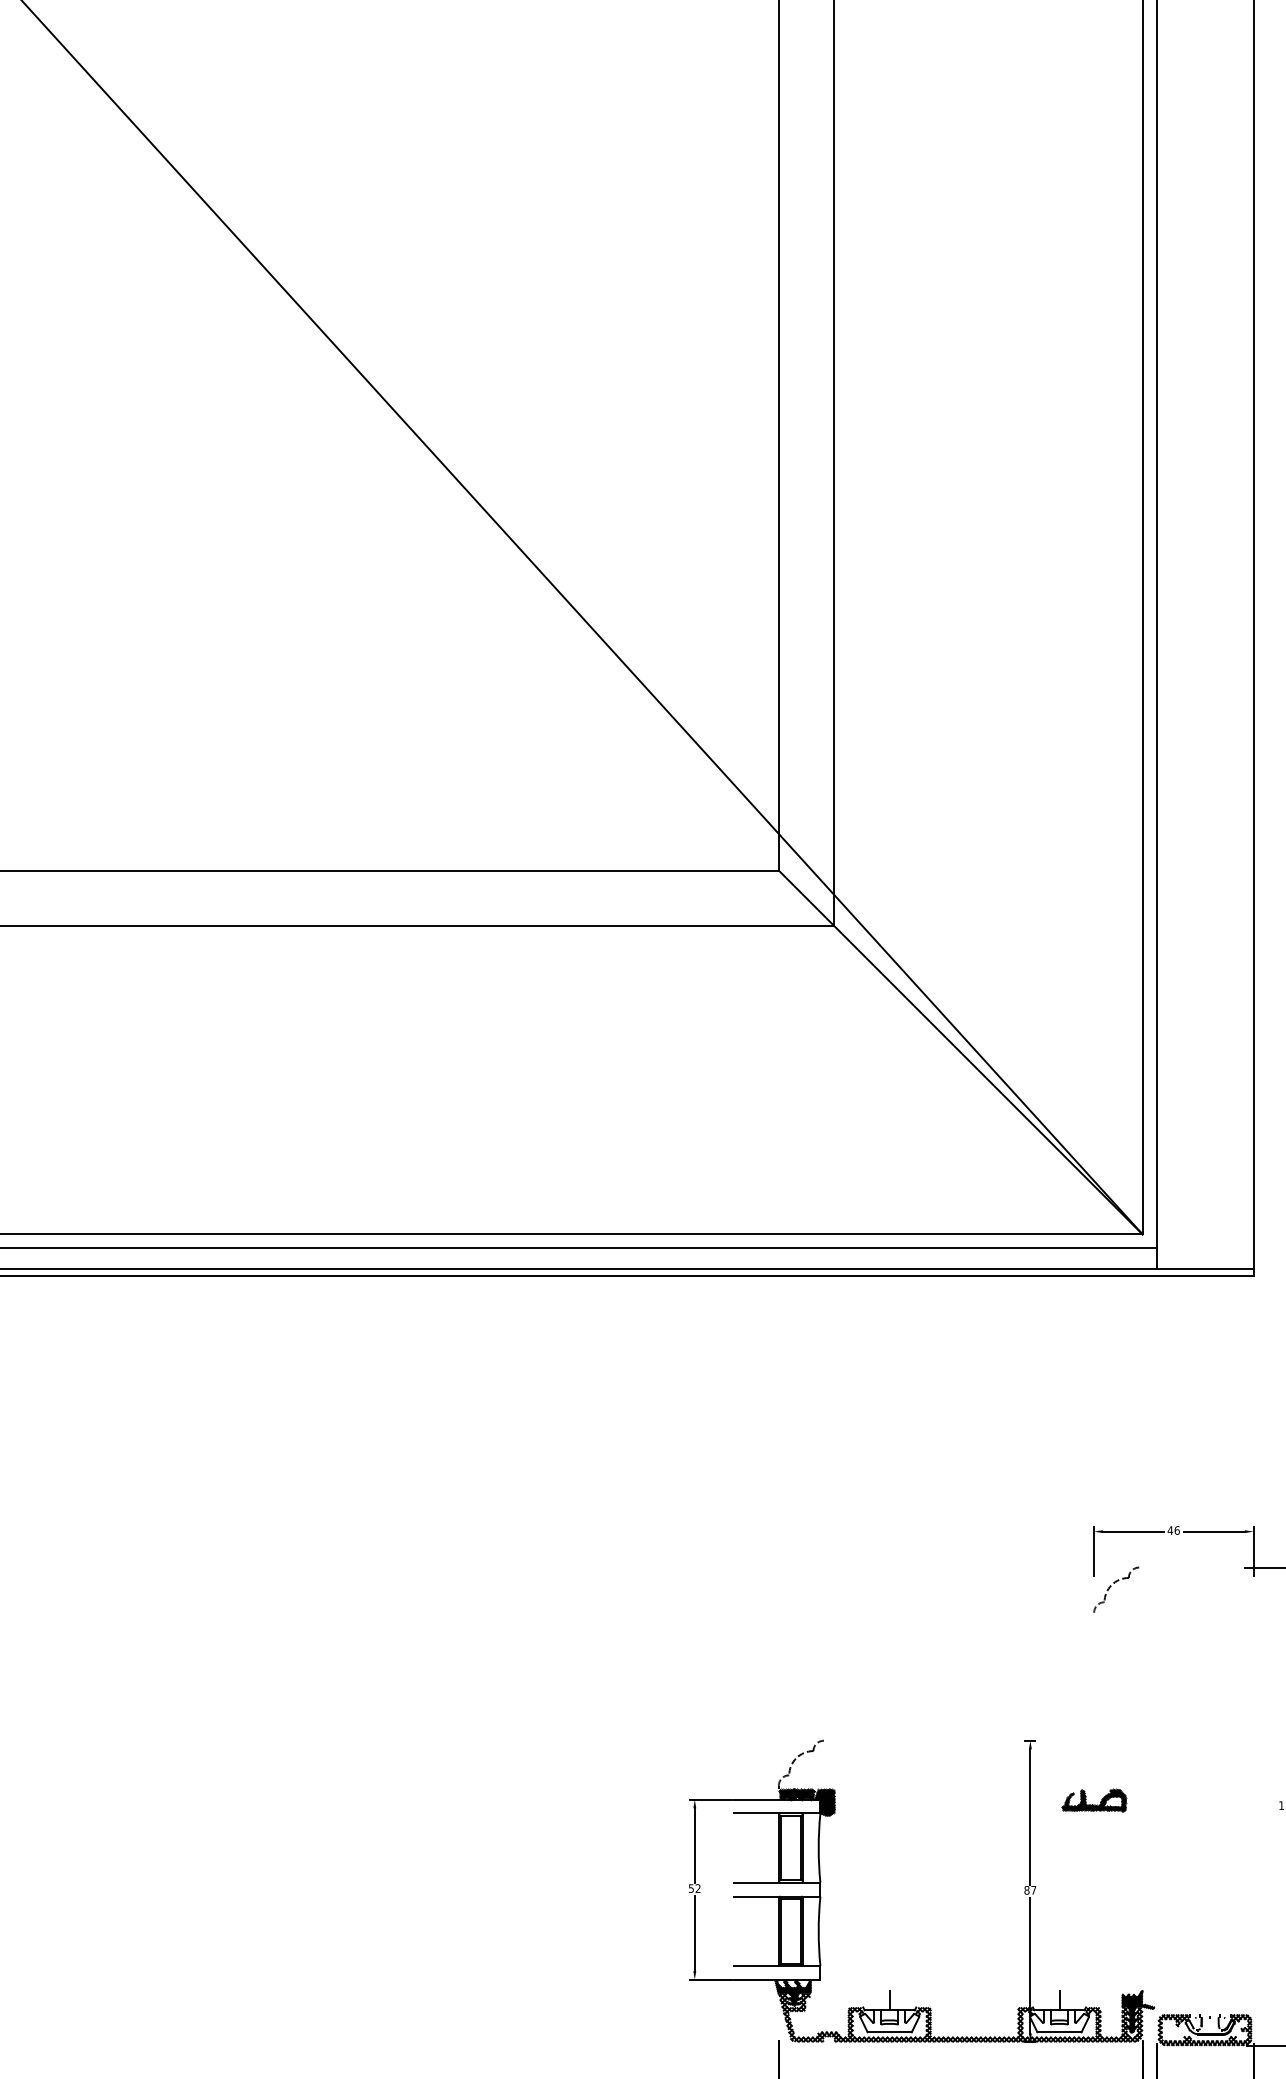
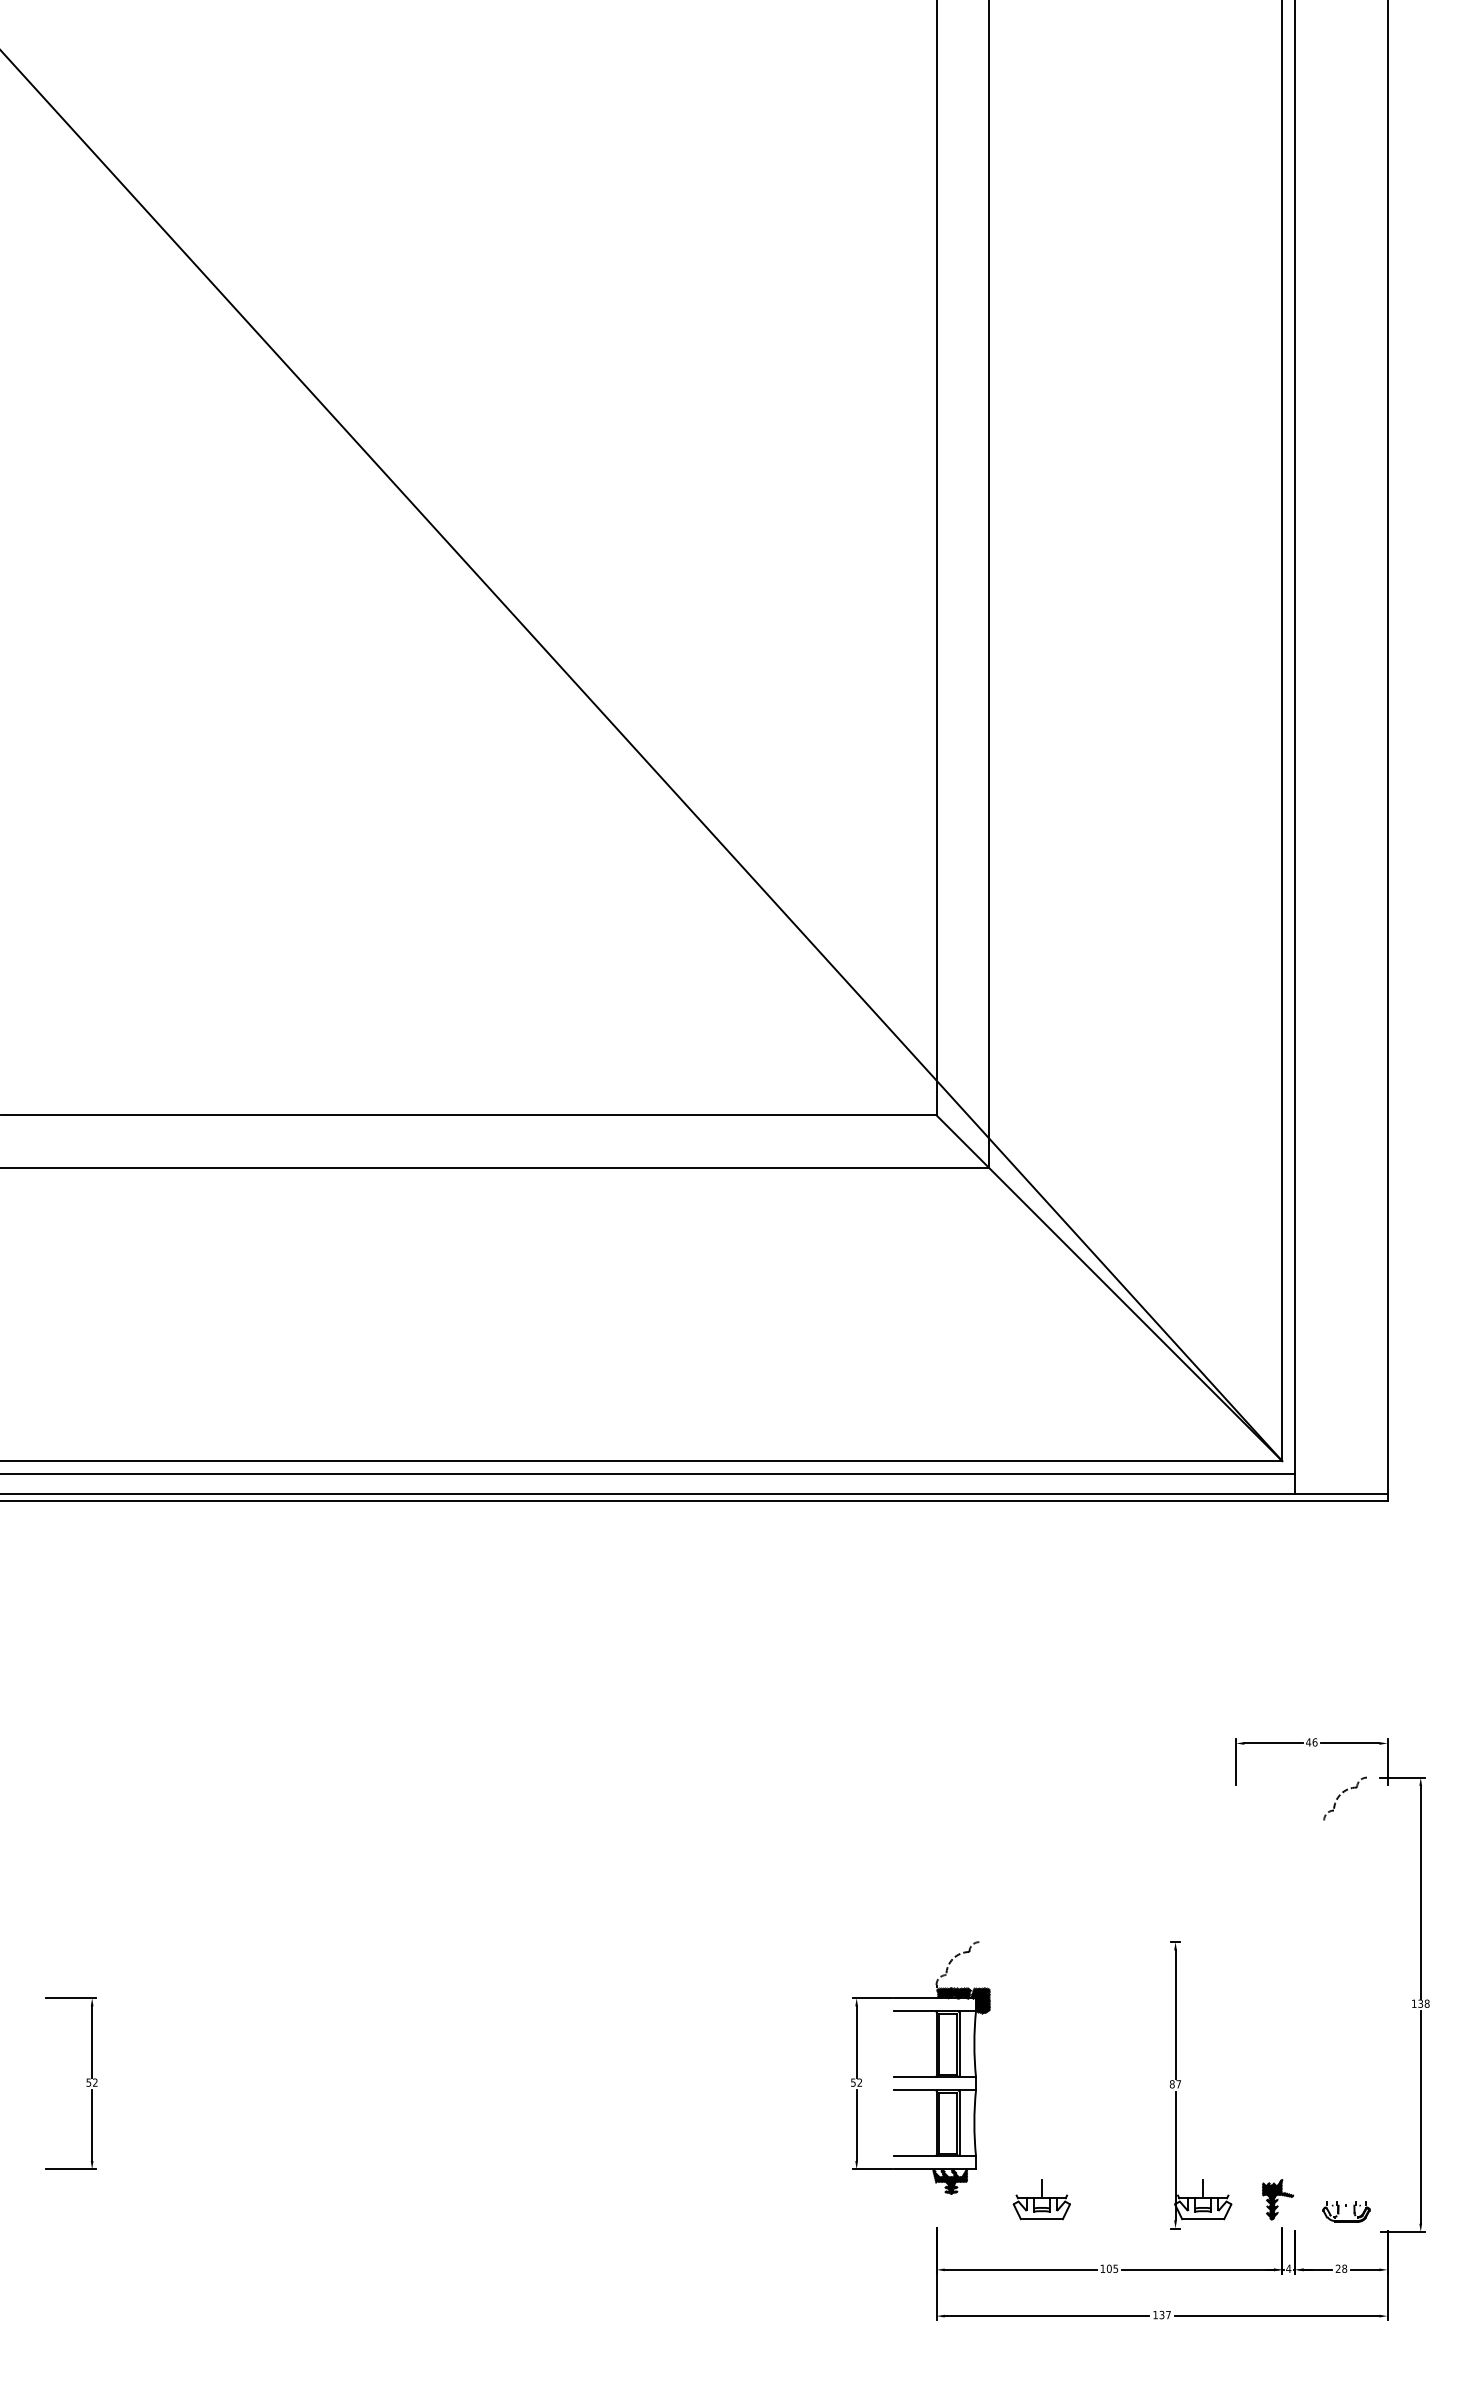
part: (1115, 1589) -> (1344, 1798), moved
part: (1094, 1800) -> (1236, 1998), removed
hatch: (960, 2017) -> (1109, 2205), removed
hatch: (1205, 2029) -> (1341, 2216), removed

